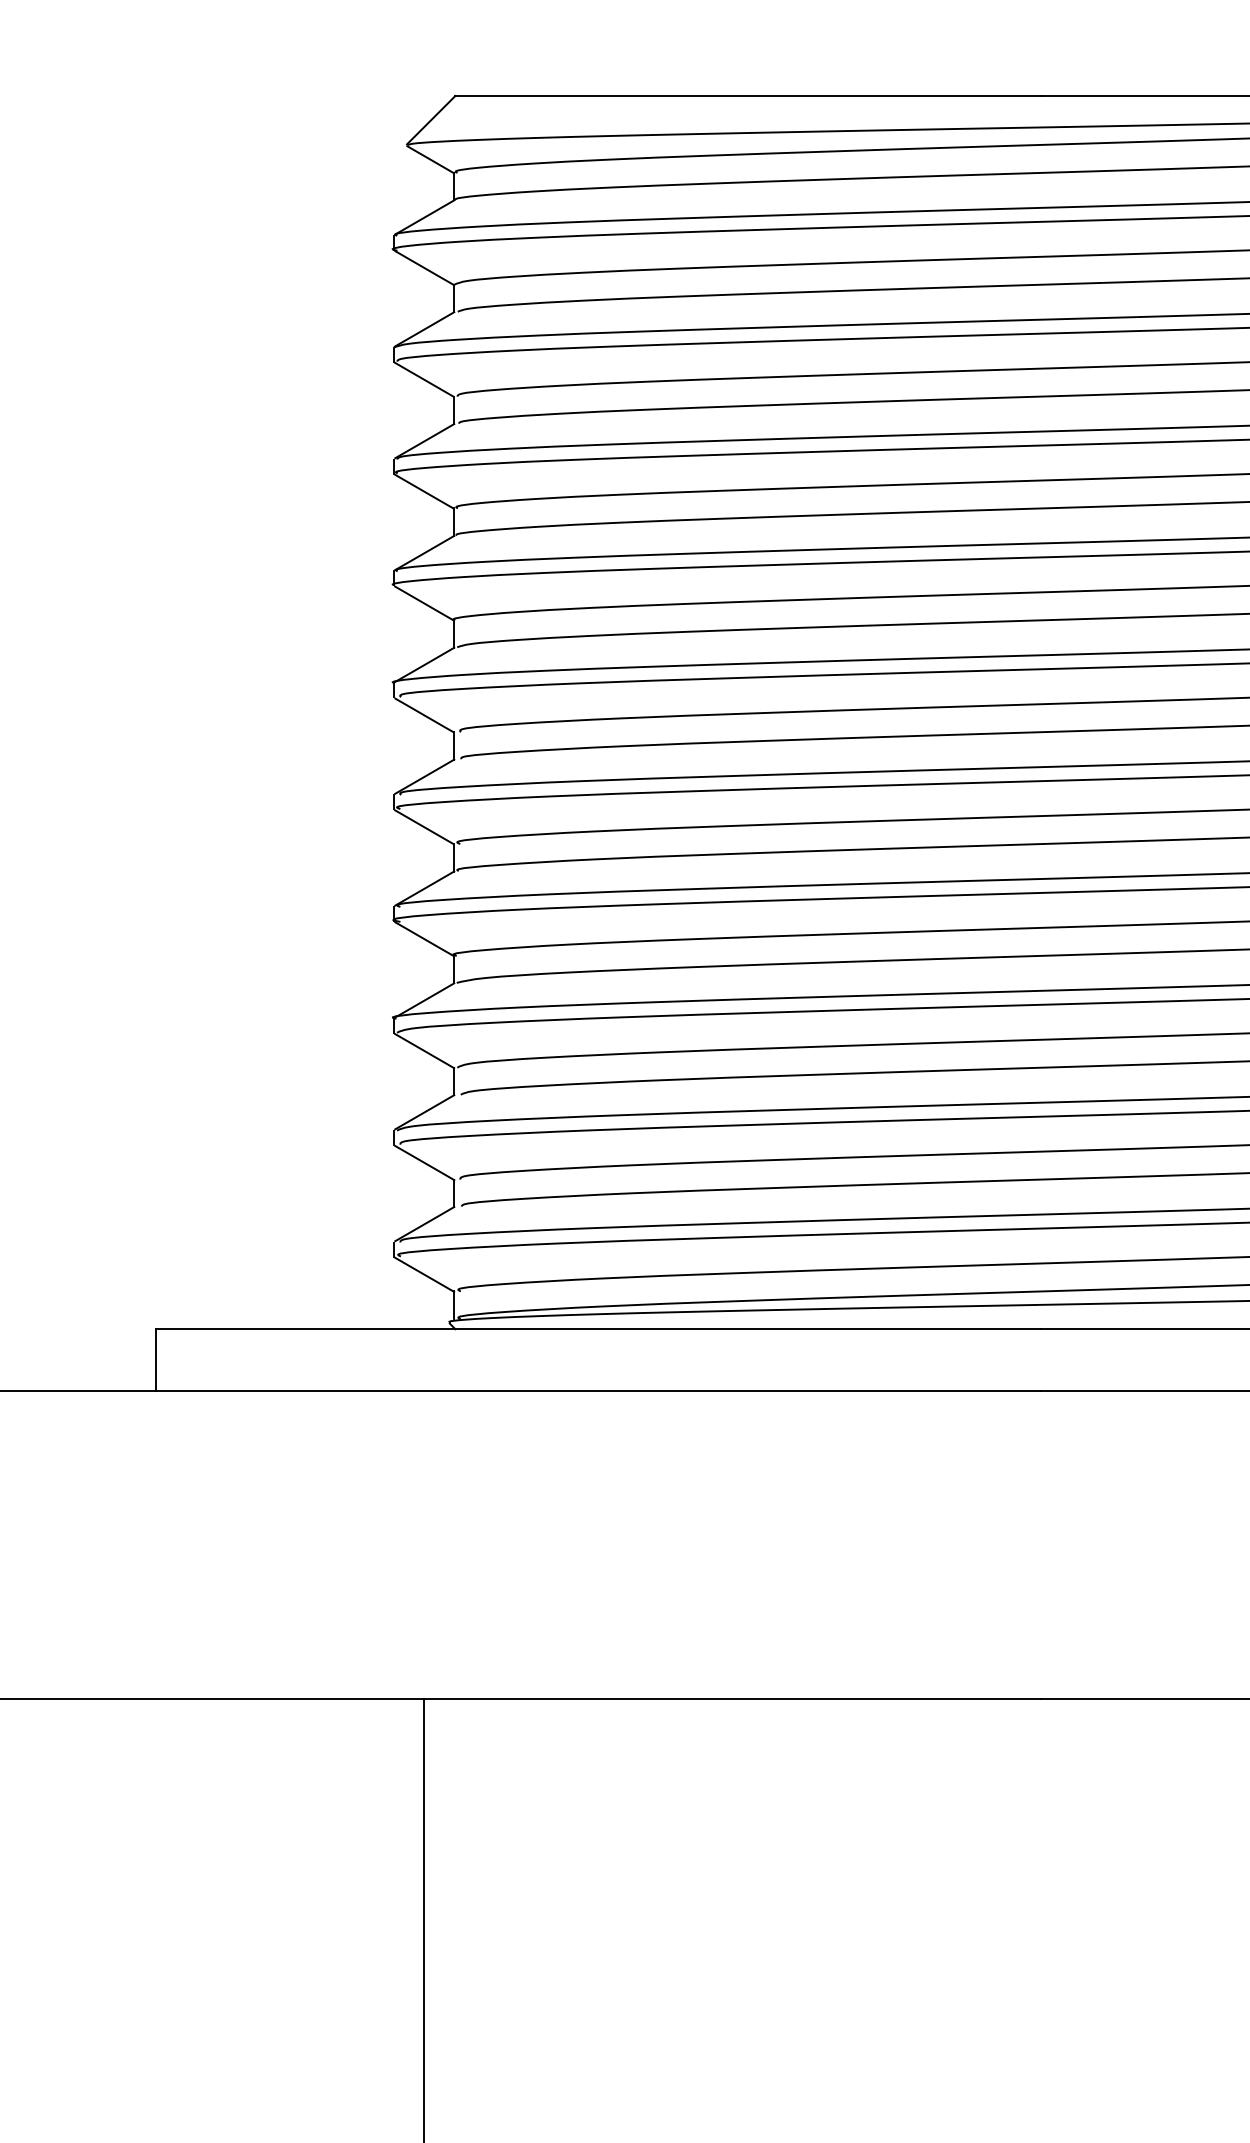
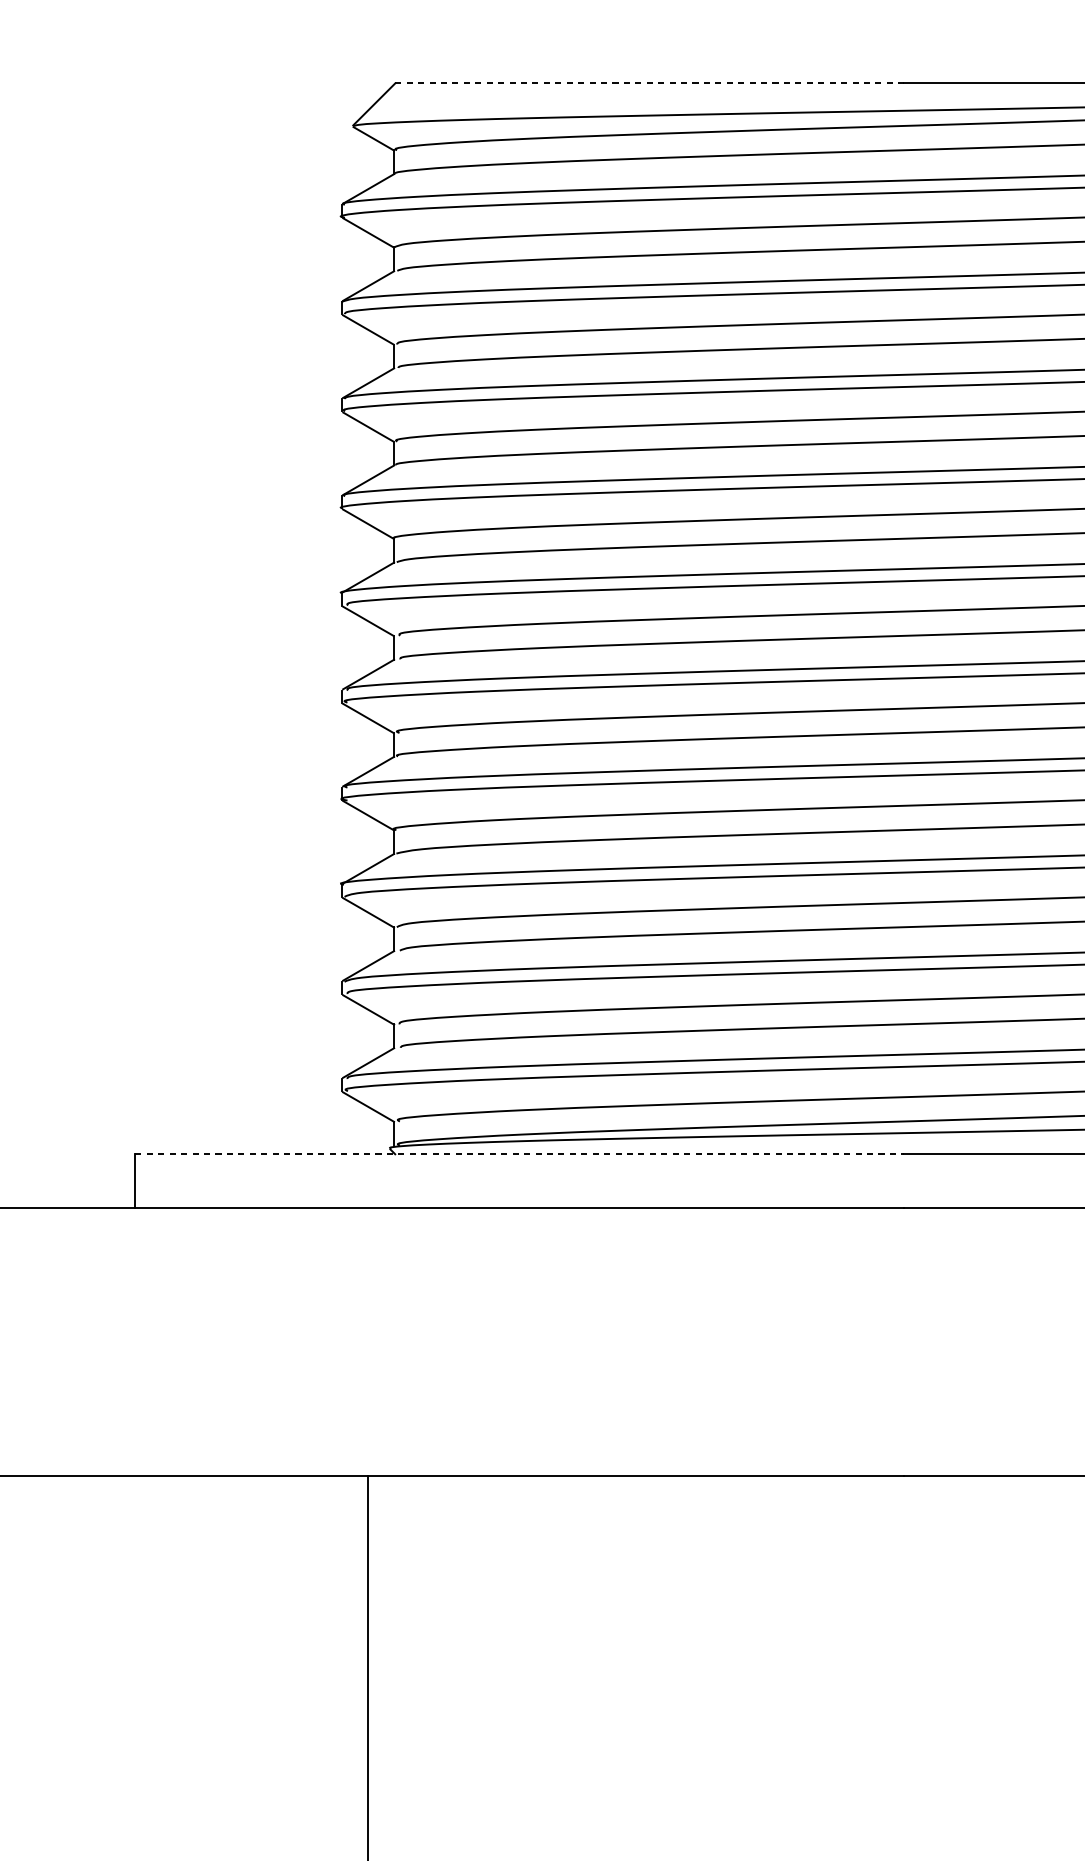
line: (748, 95) -> (649, 83), solid -> dashed
line: (599, 1329) -> (520, 1154), solid -> dashed

